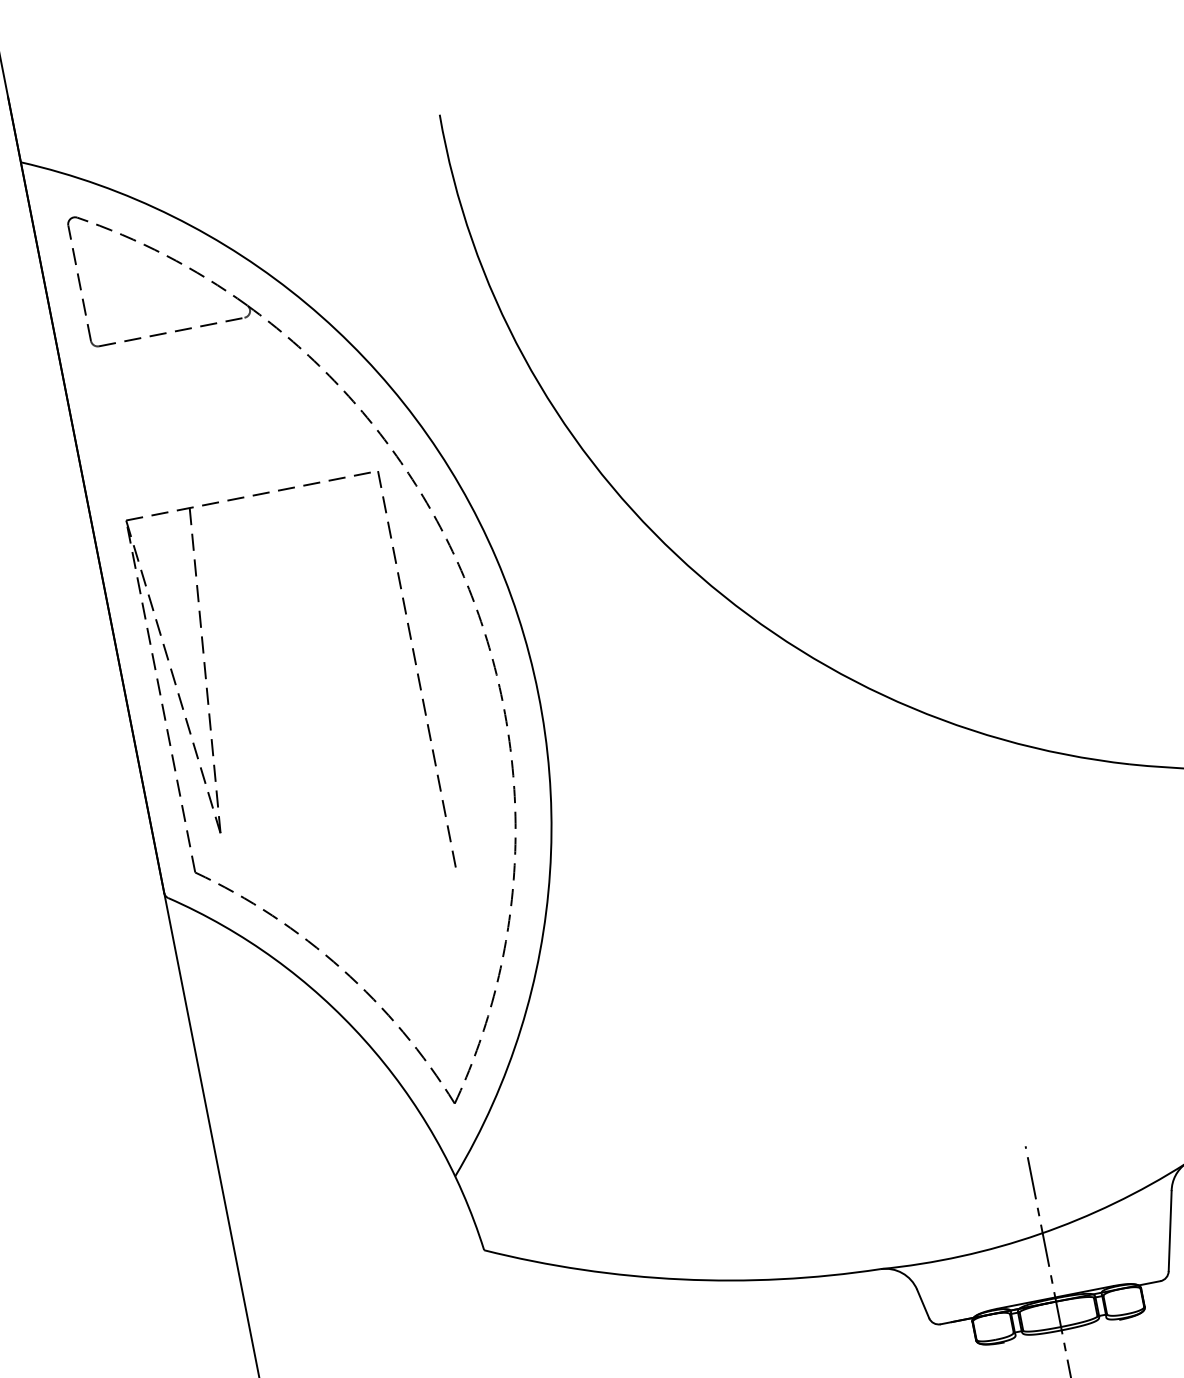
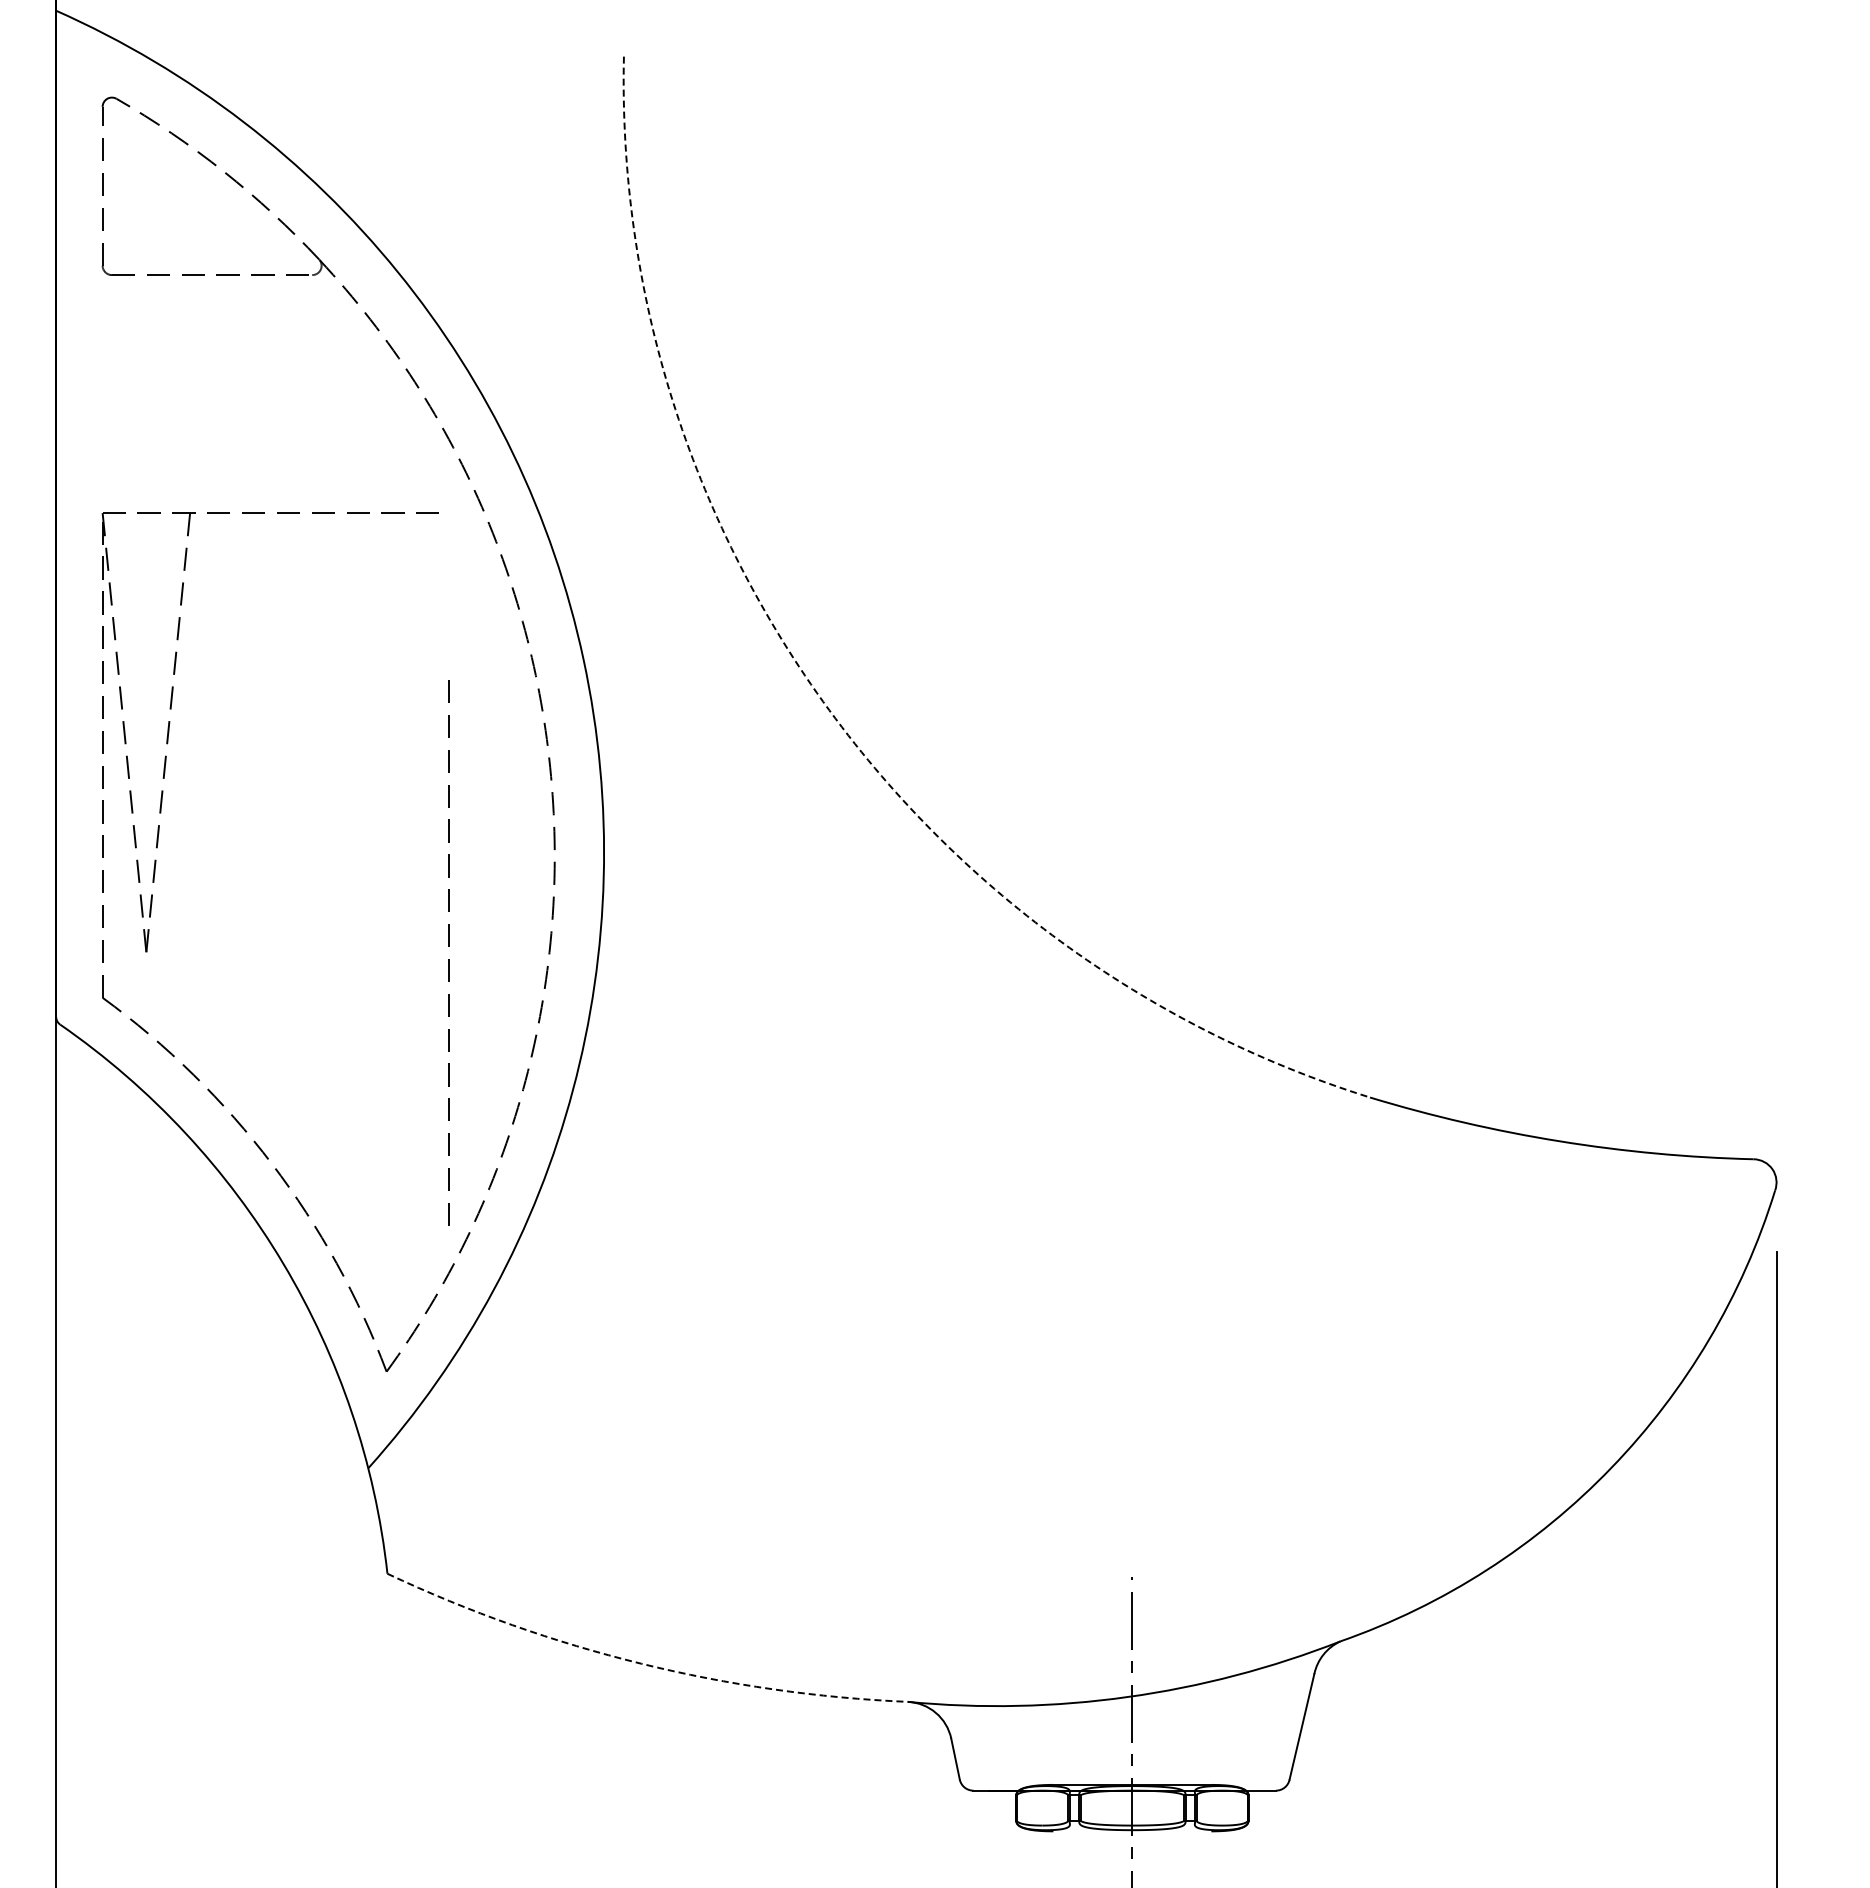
arc: (676, 554) -> (823, 701), solid -> dashed
line: (415, 664) -> (448, 946), moved
arc: (681, 1279) -> (641, 1663), solid -> dashed

